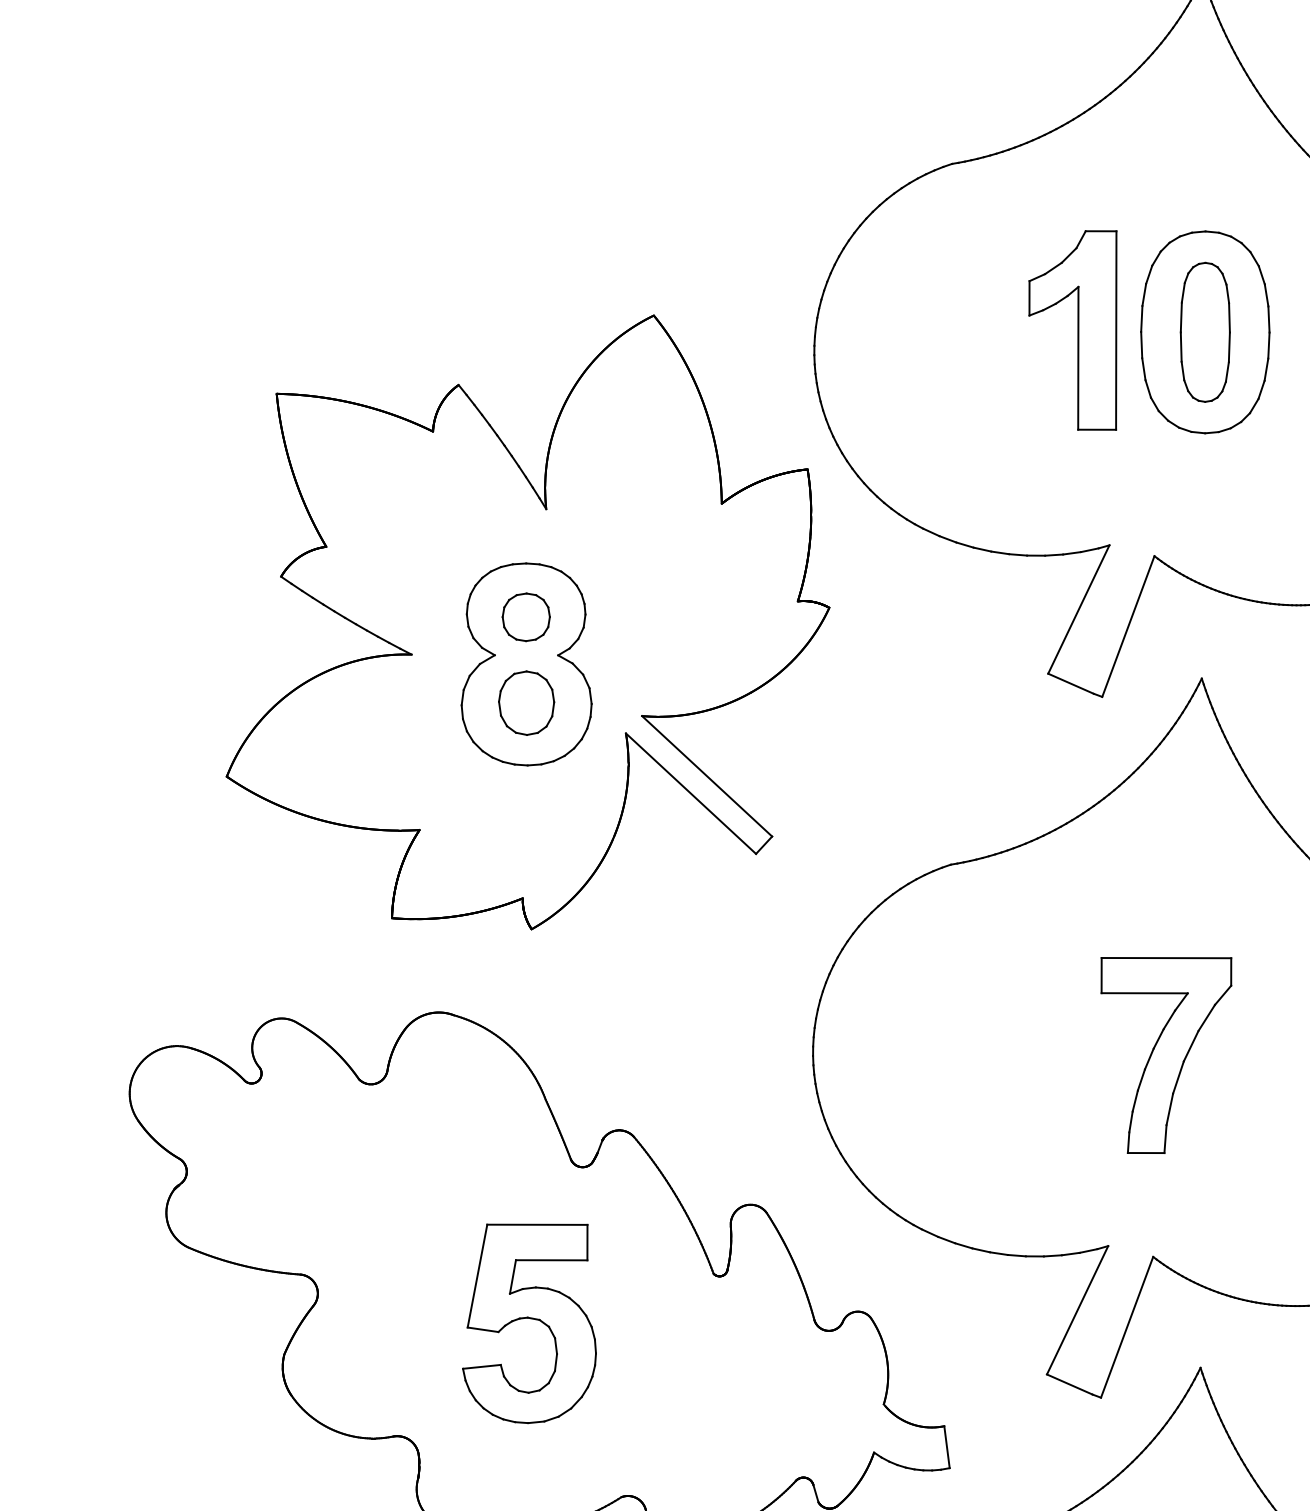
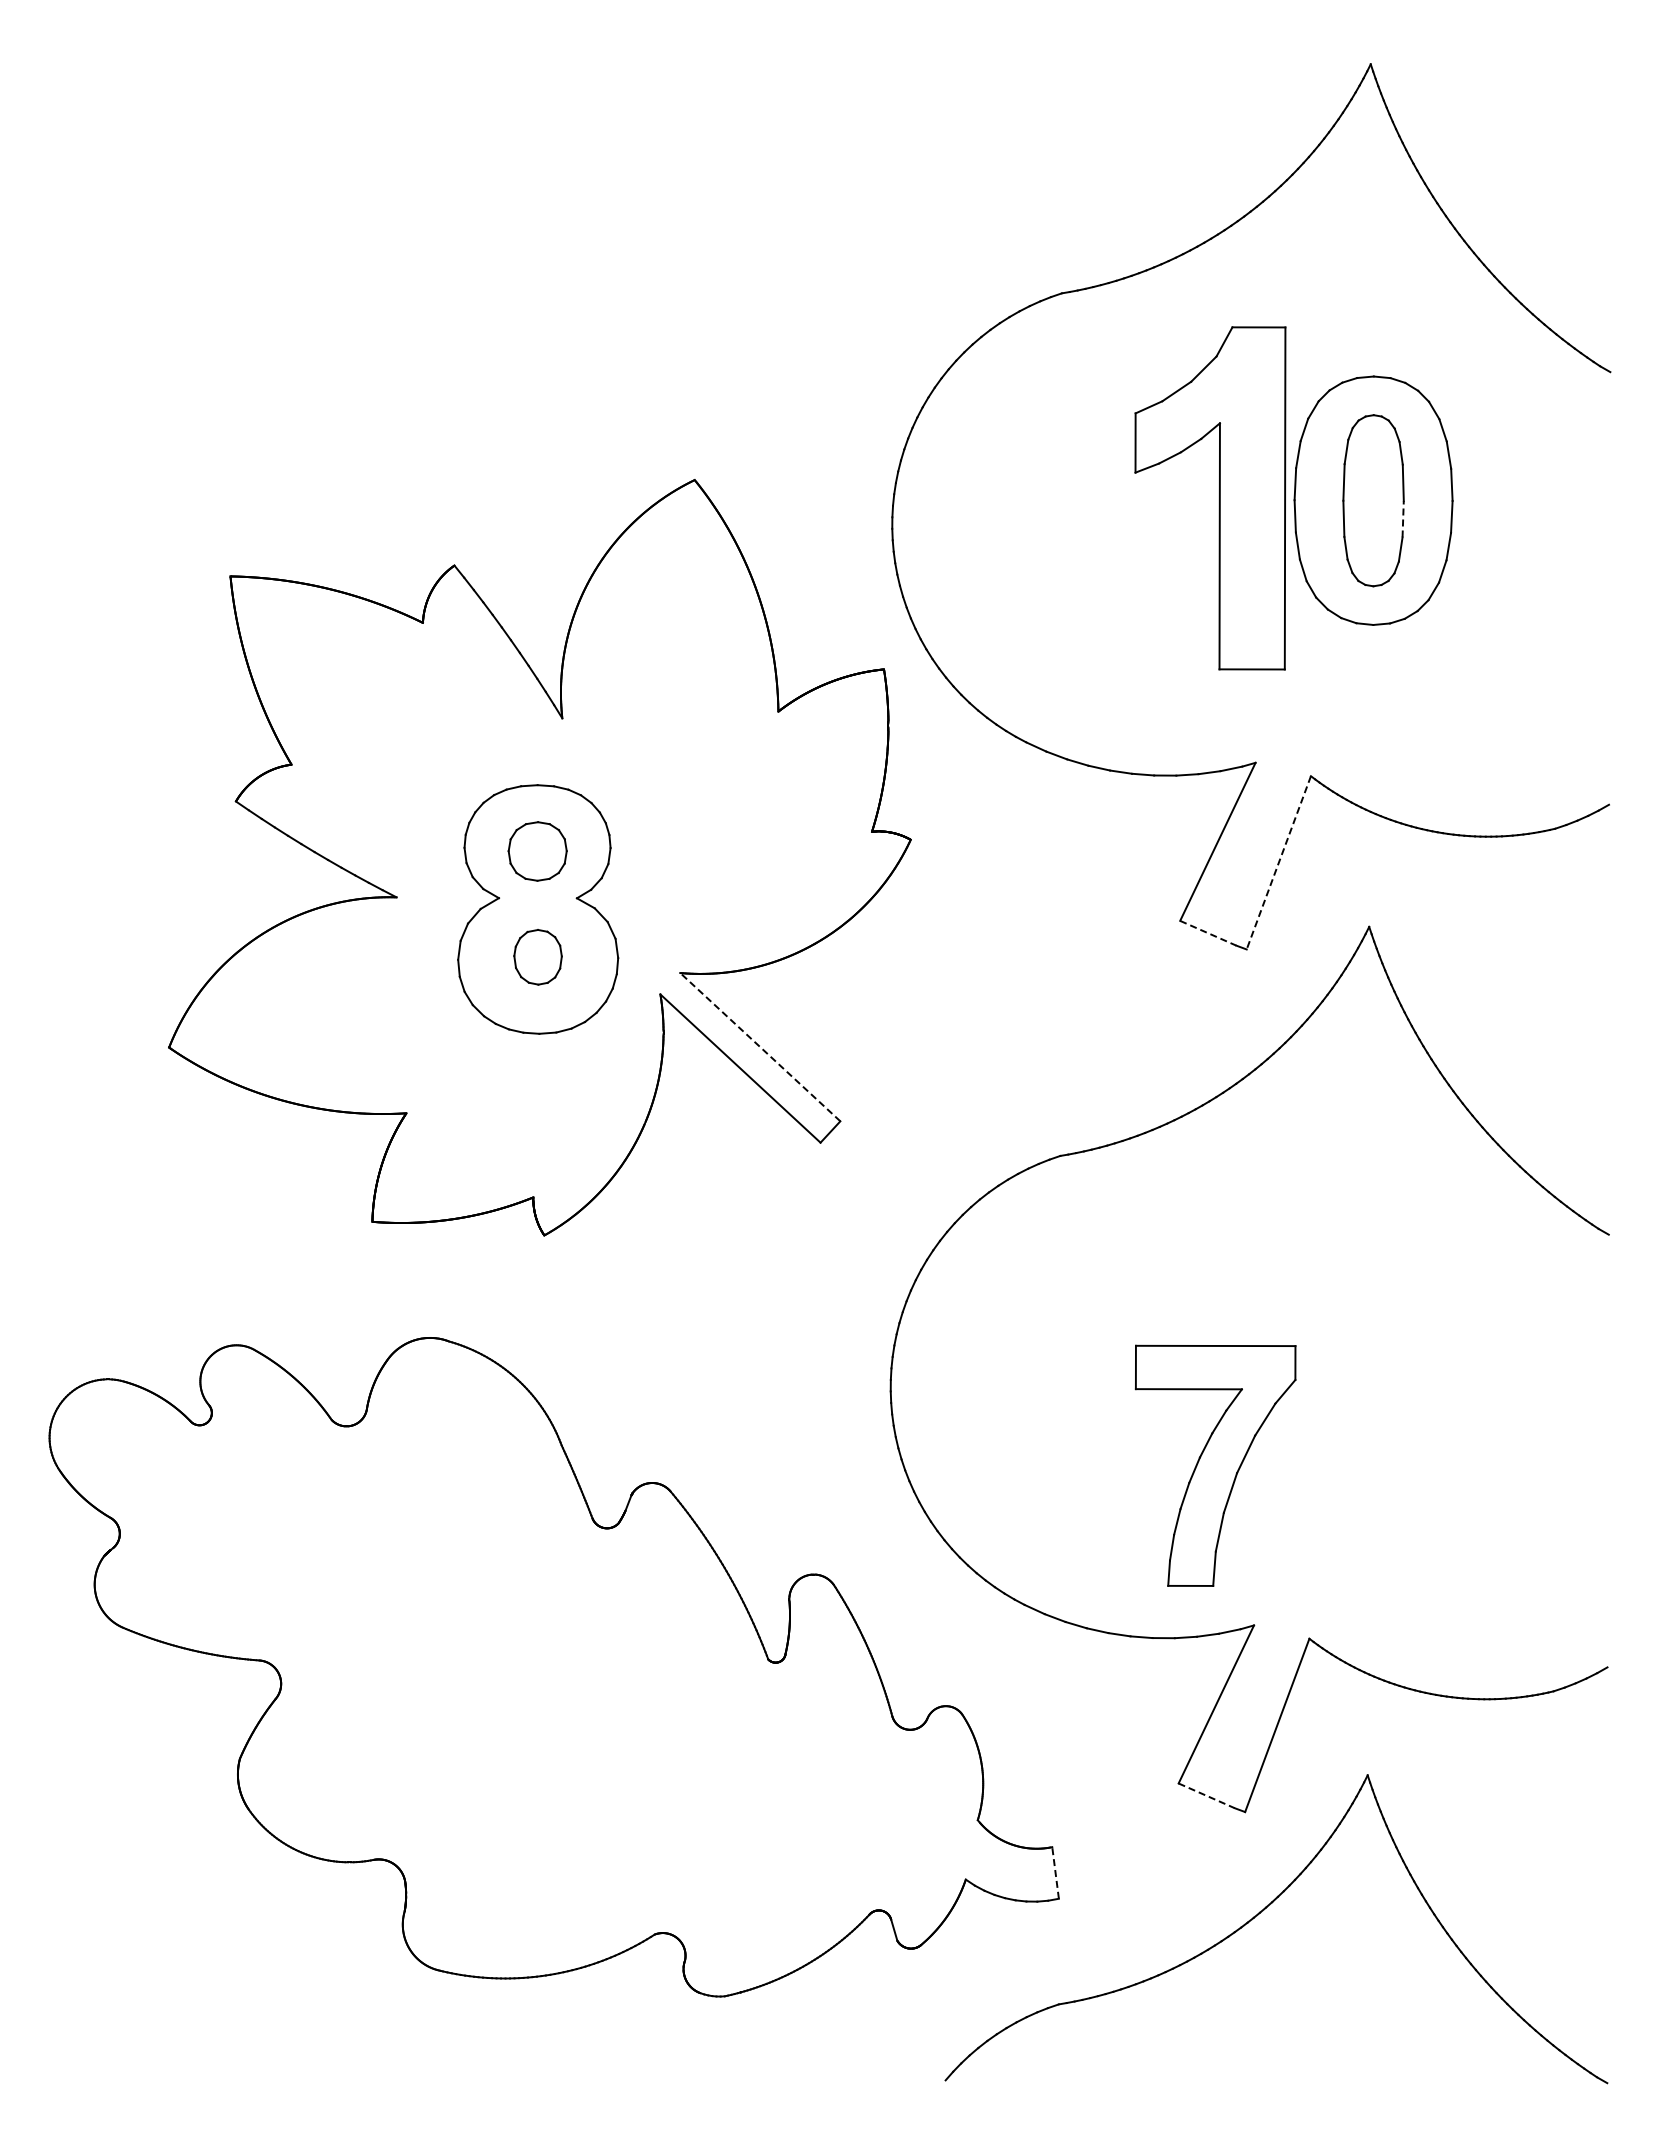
part: (1072, 330) -> (1210, 498), size x1.4
line: (1229, 346) -> (1403, 518), solid -> dashed
line: (1128, 627) -> (1278, 863), solid -> dashed
line: (1071, 683) -> (1208, 933), solid -> dashed
part: (526, 703) -> (537, 957), size x0.7
line: (706, 775) -> (759, 1046), solid -> dashed
part: (1166, 1055) -> (1215, 1465), moved
part: (530, 1319) -> (543, 1715), removed
line: (1069, 1384) -> (1206, 1795), solid -> dashed
line: (946, 1446) -> (1055, 1872), solid -> dashed

